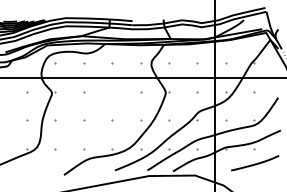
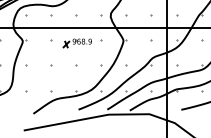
part: (113, 95) -> (77, 43), added

